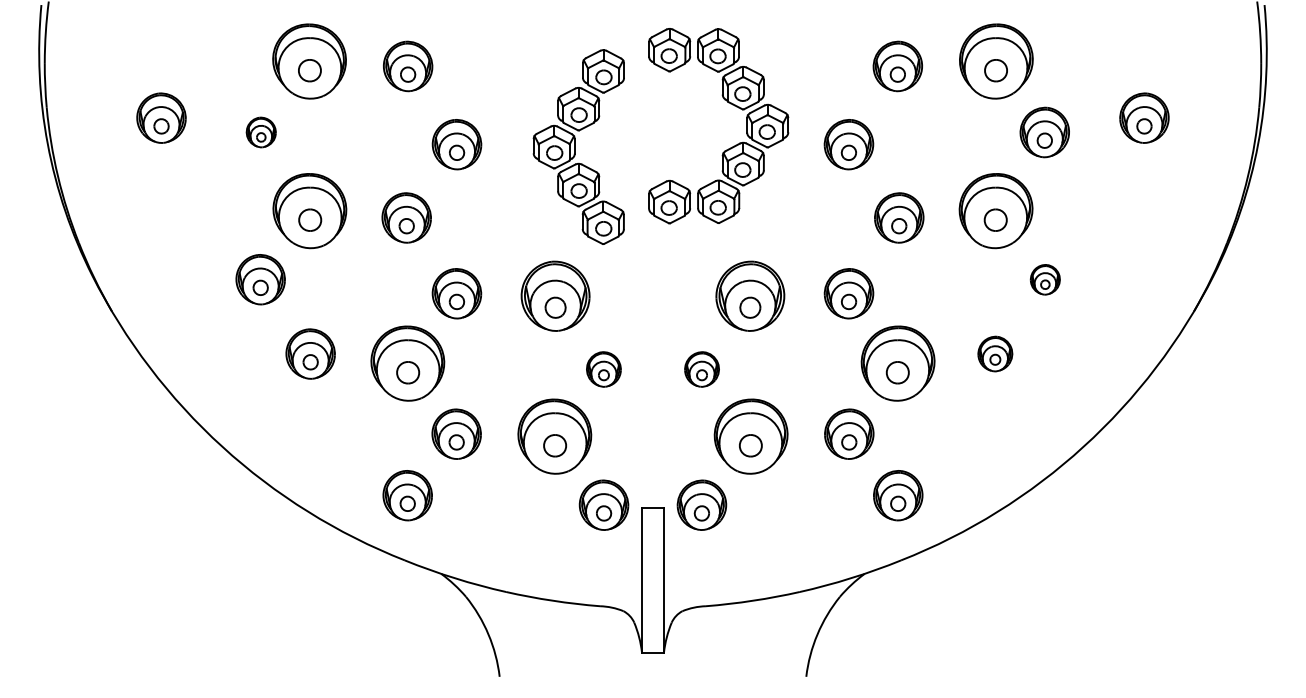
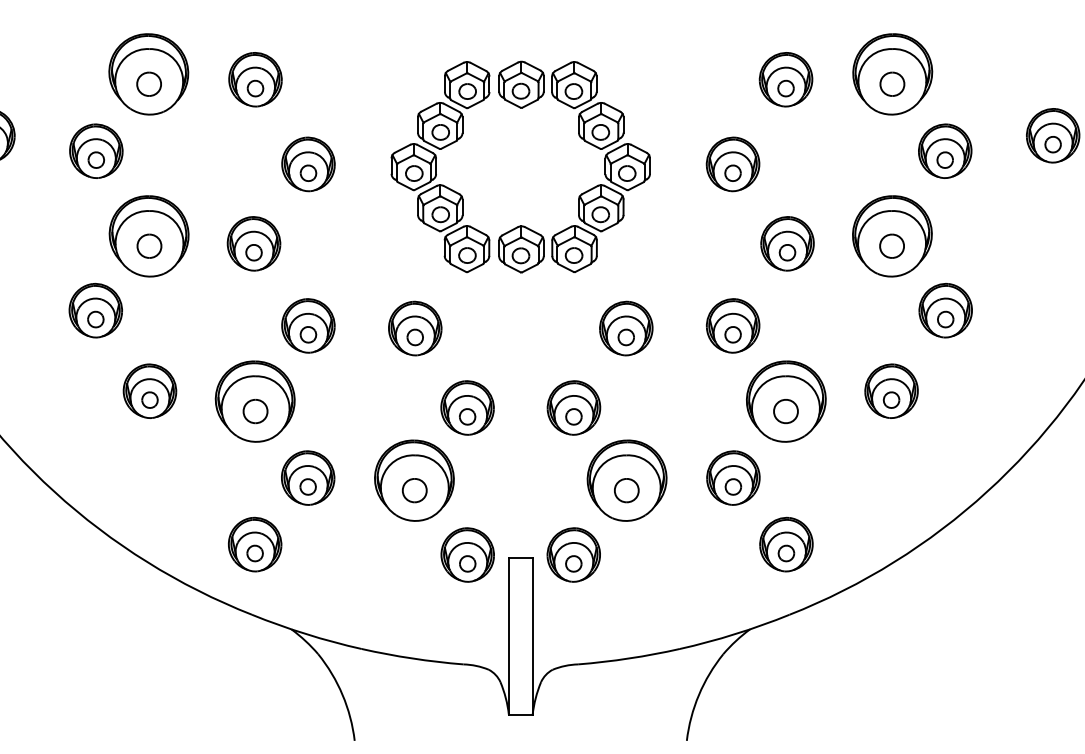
part: (261, 132) -> (96, 151), size x1.67
part: (728, 148) -> (585, 191), moved
part: (1045, 279) -> (945, 310), size x1.67
part: (555, 295) -> (415, 327), size x0.71
part: (750, 295) -> (626, 327), size x0.71
part: (995, 353) -> (891, 390), size x1.43
part: (603, 369) -> (467, 407), size x1.43
part: (701, 369) -> (573, 407), size x1.43

